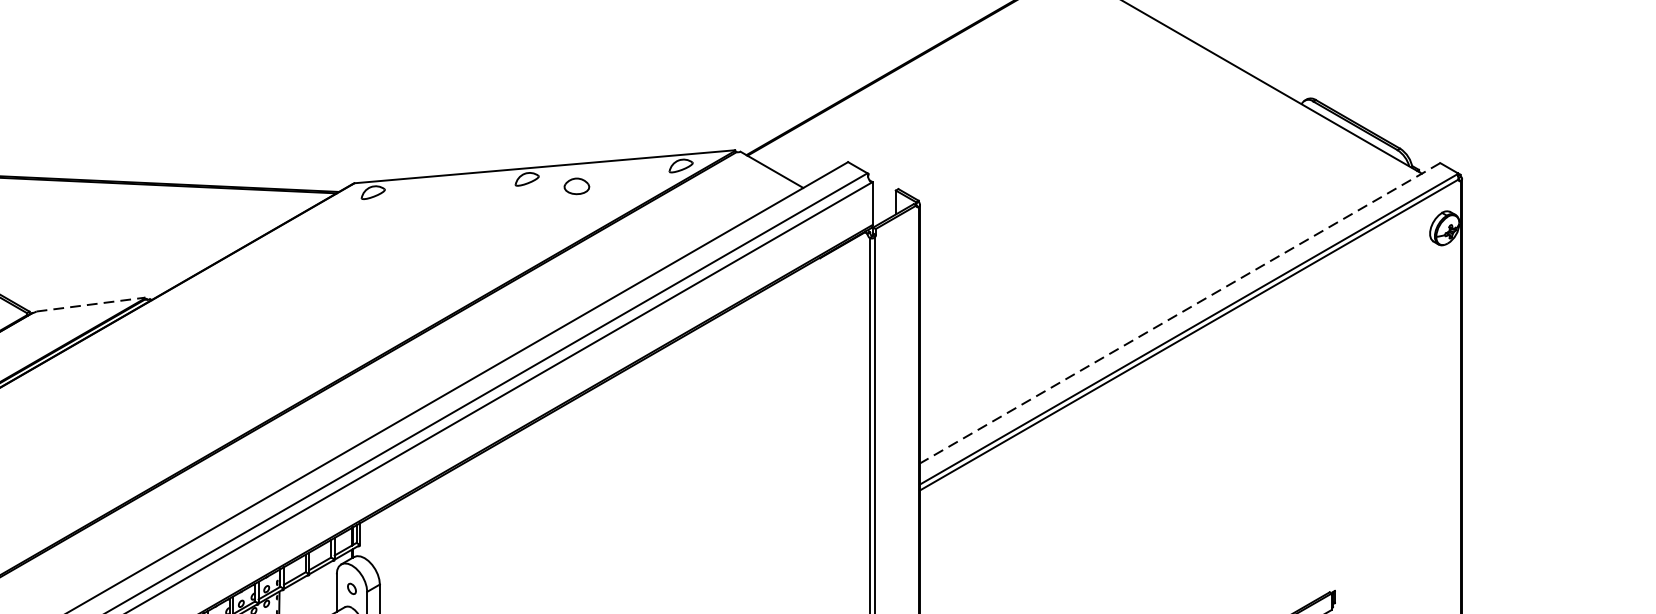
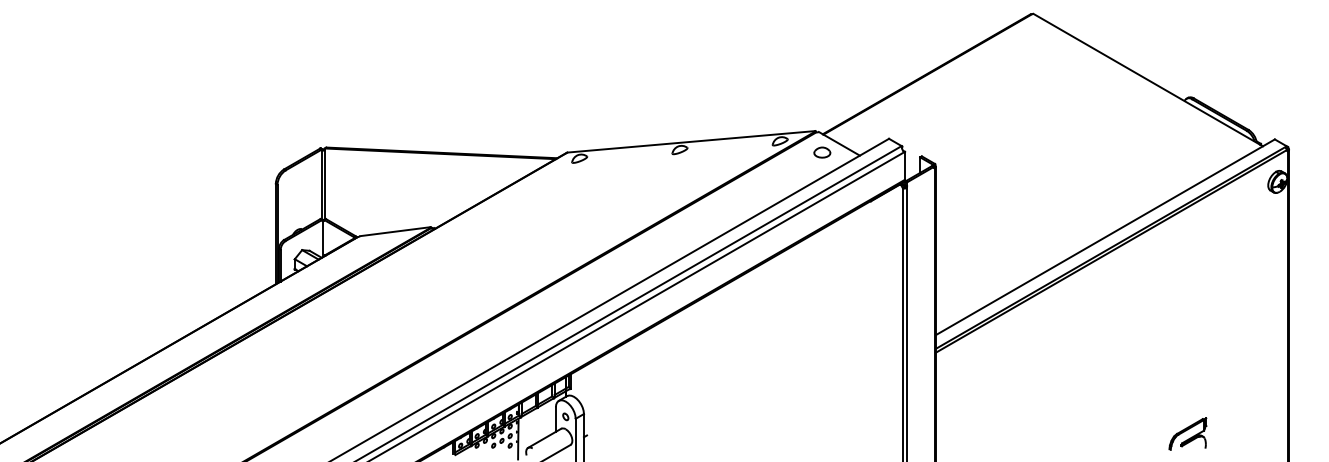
part: (577, 186) -> (822, 152), moved
line: (92, 304) -> (396, 231), dashed -> solid
line: (1180, 313) -> (1105, 237), dashed -> solid

